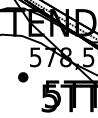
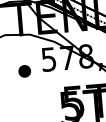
part: (23, 77) -> (25, 71), moved

